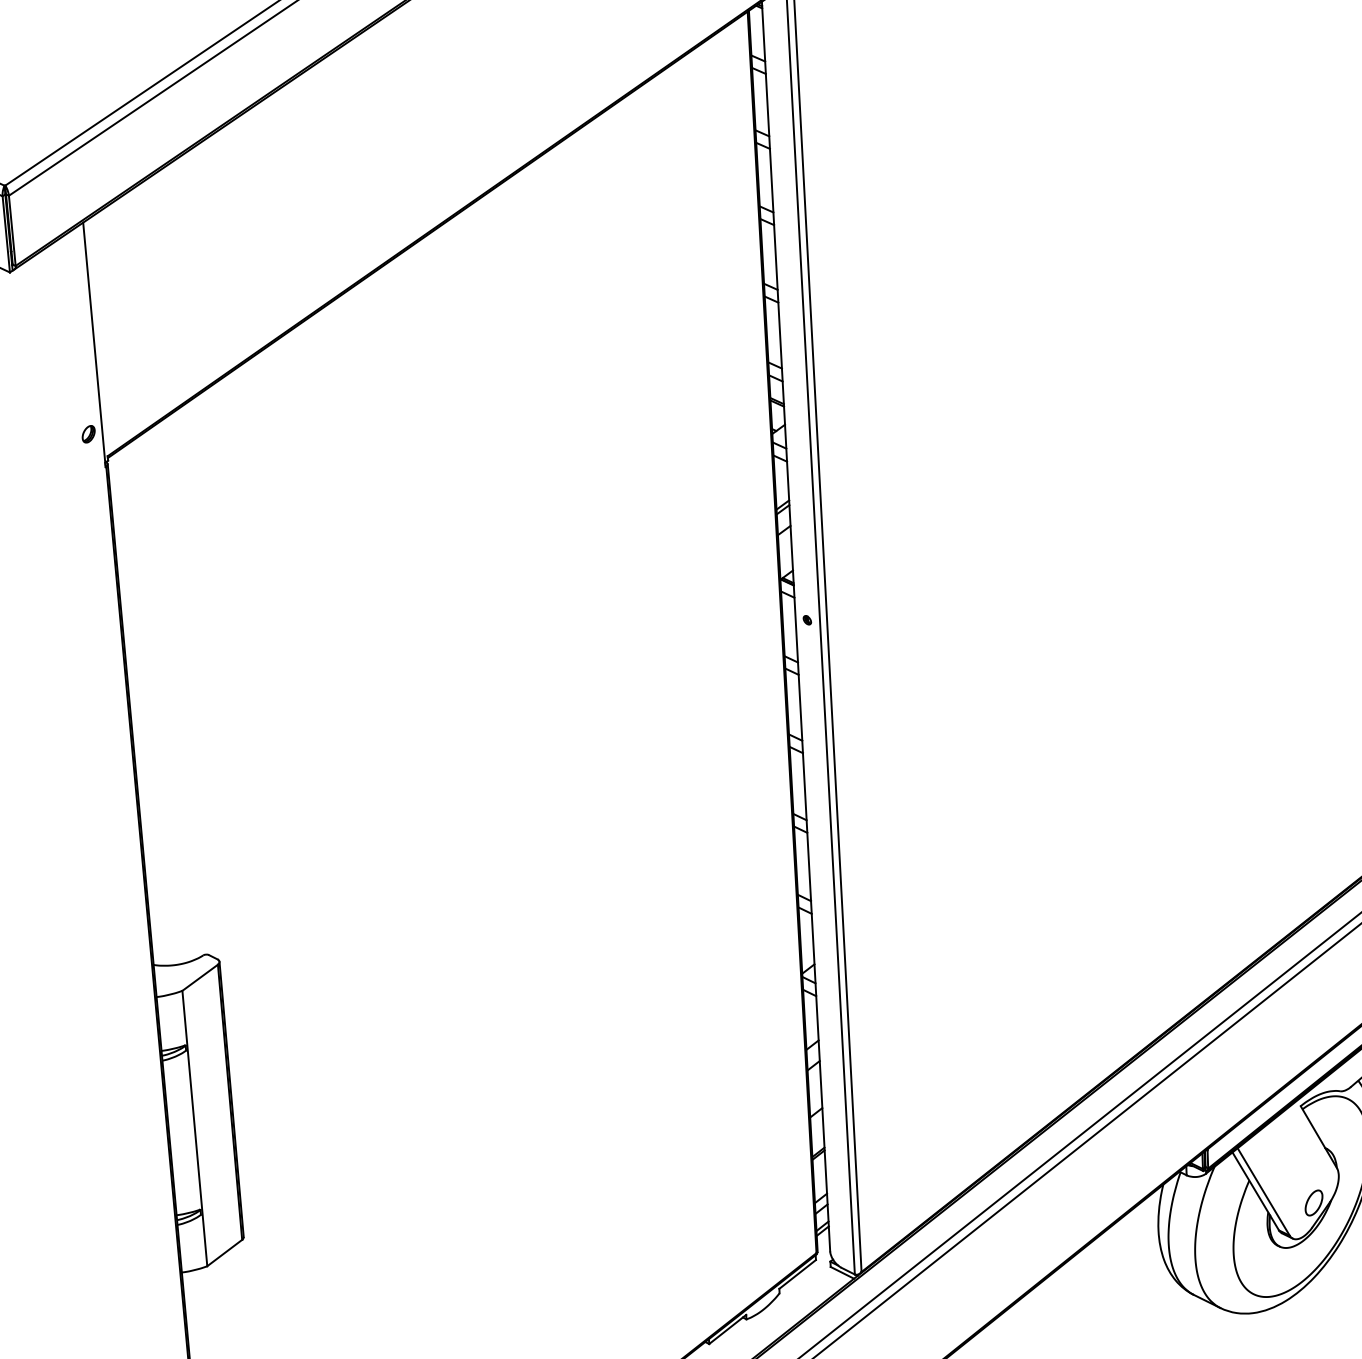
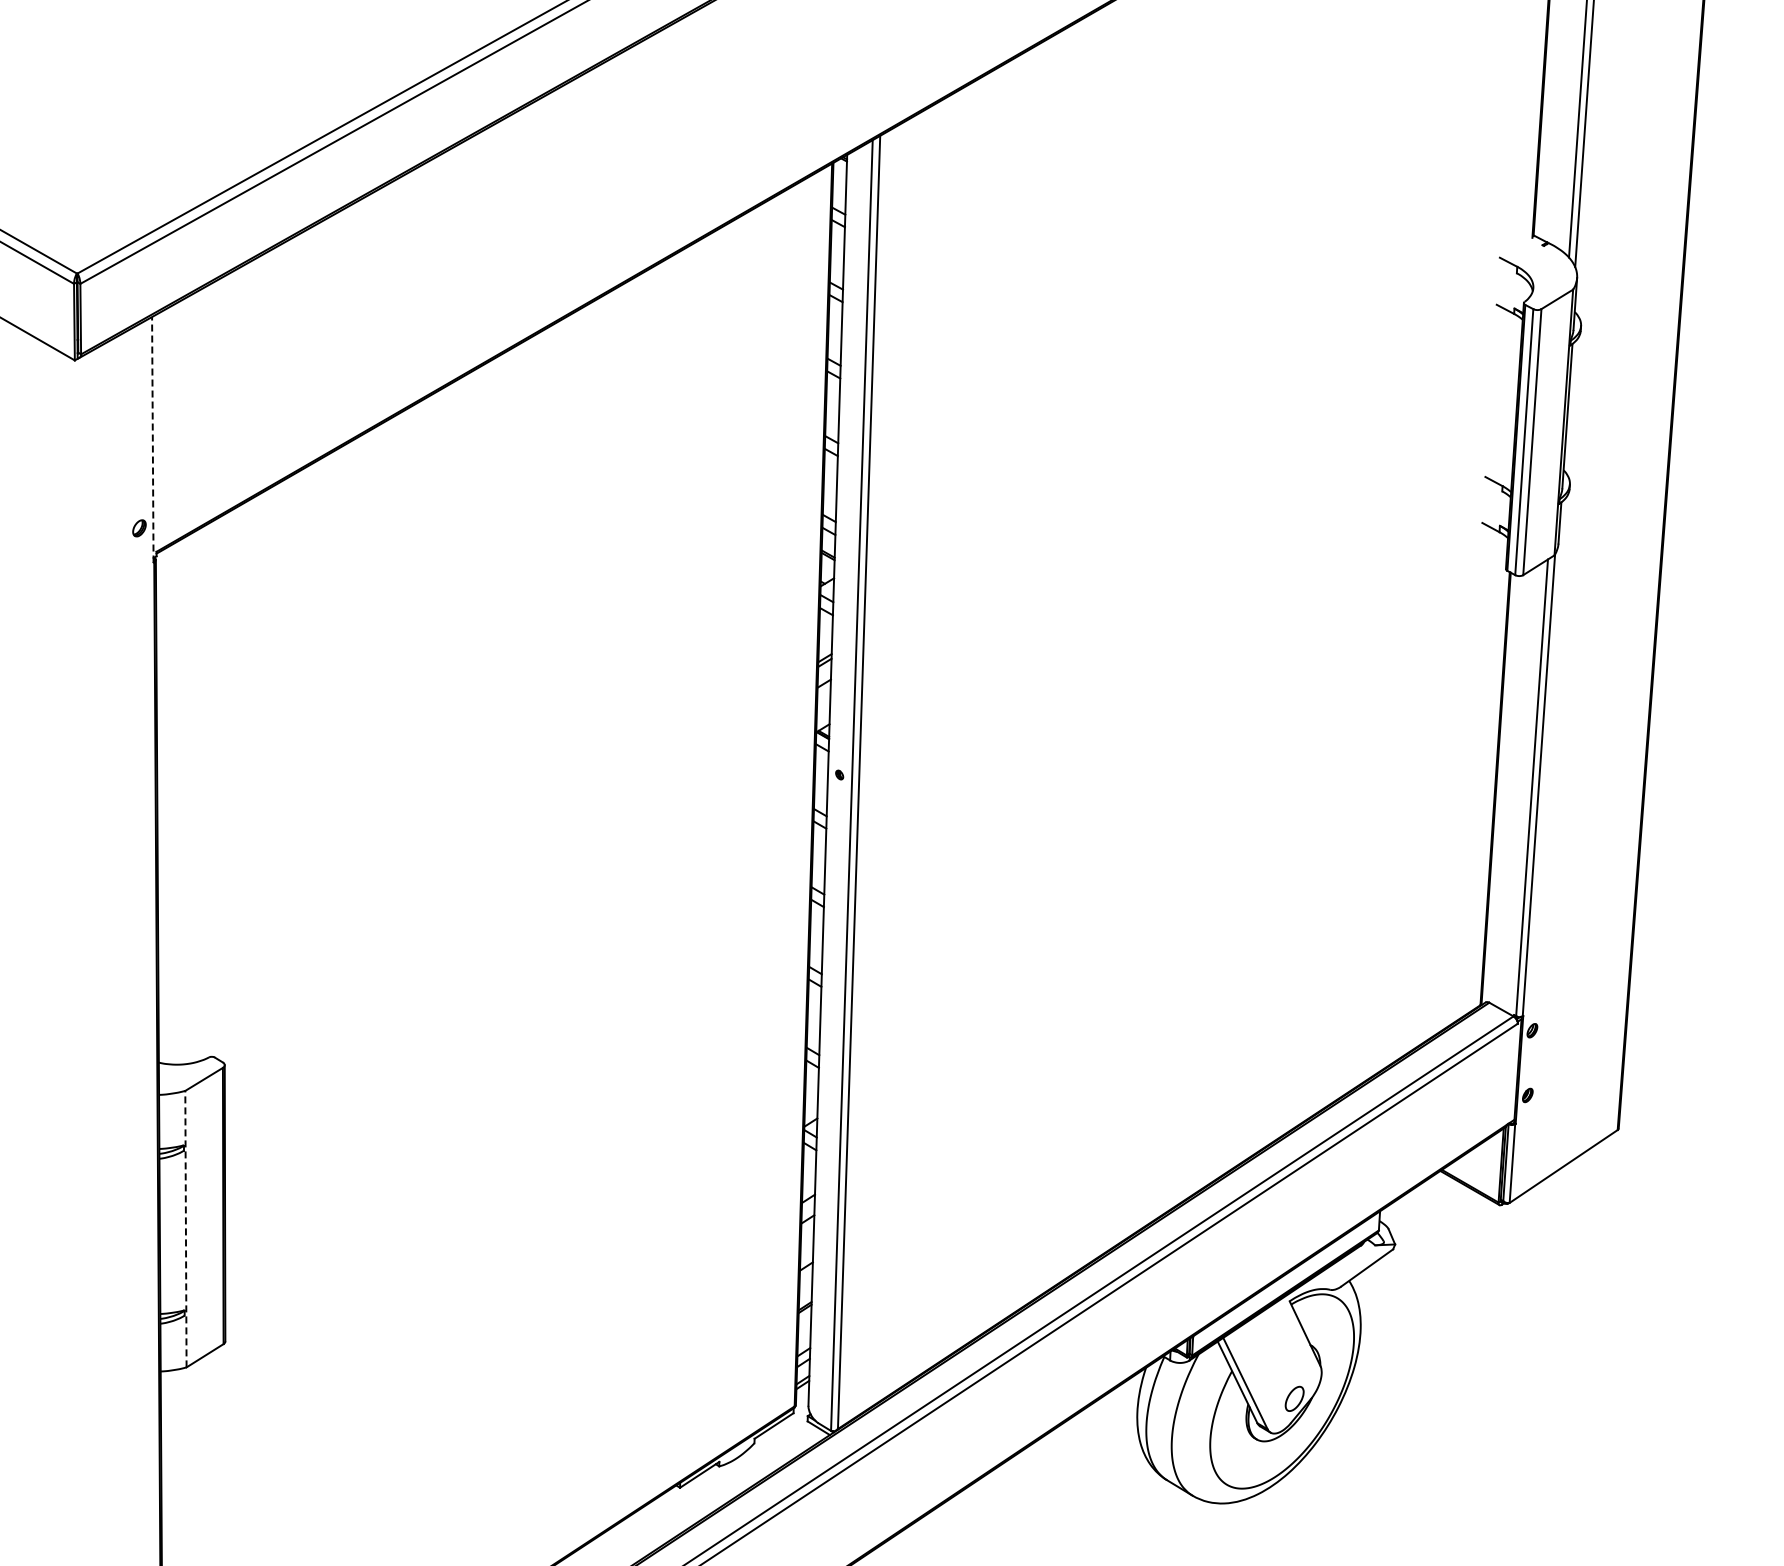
line: (94, 344) -> (152, 439), solid -> dashed
line: (194, 1127) -> (185, 1228), solid -> dashed

